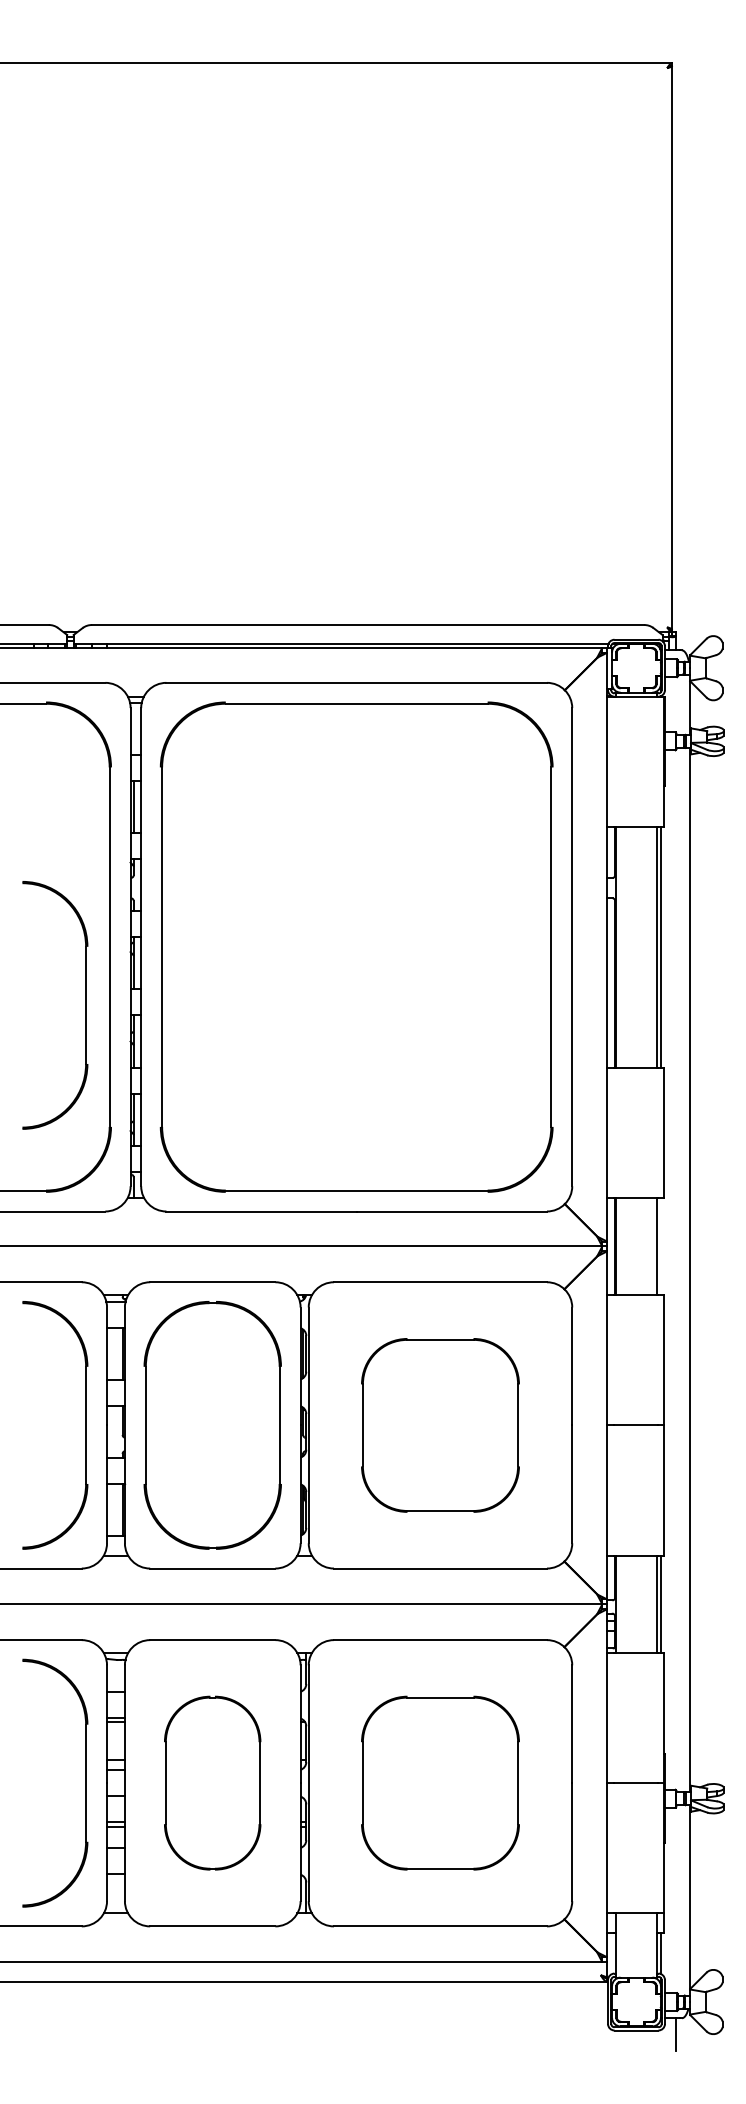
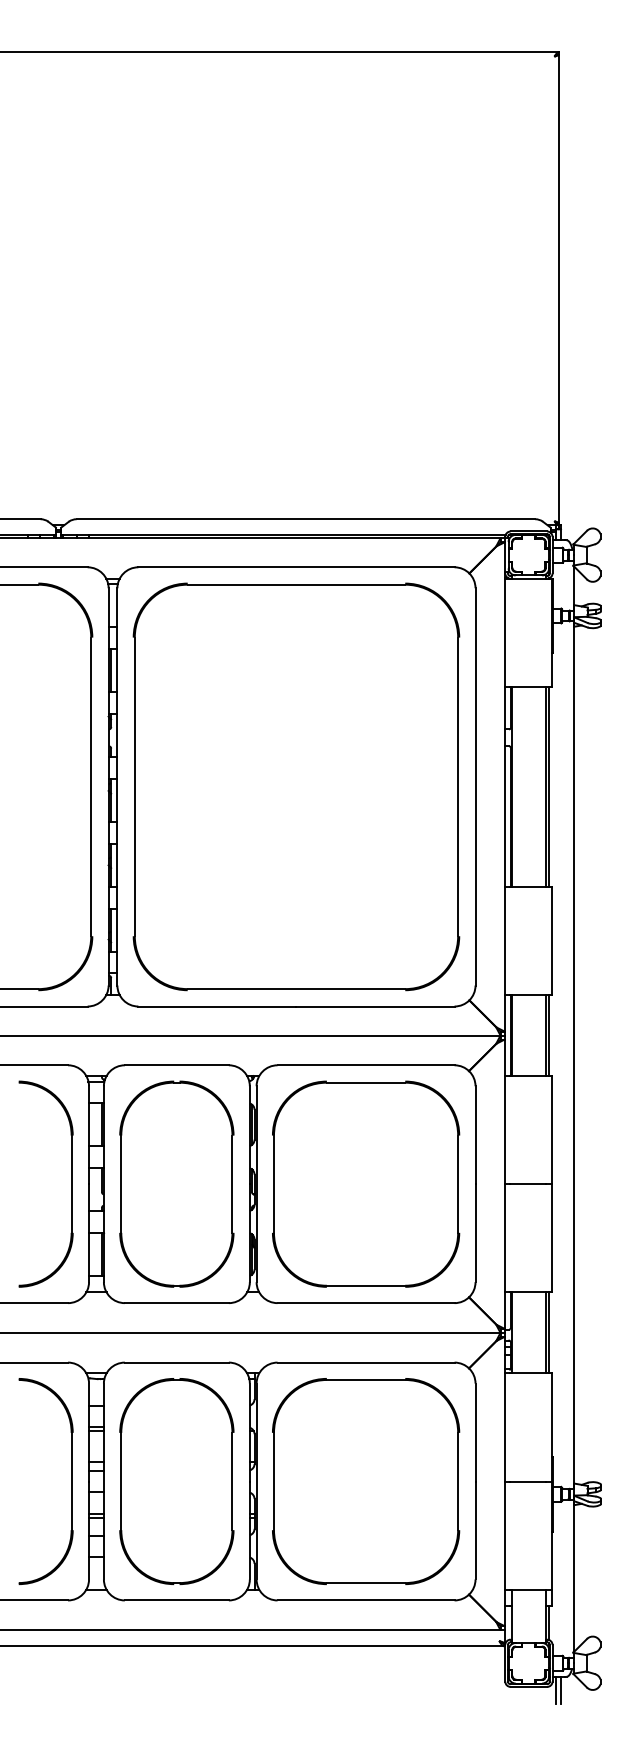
part: (85, 1005) -> (71, 835), removed
line: (660, 1246) -> (548, 1035), added
part: (440, 1425) -> (366, 1184), size x1.43
part: (212, 1782) -> (176, 1480), size x1.43
part: (440, 1782) -> (366, 1480), size x1.43
line: (669, 2034) -> (556, 1690), added

